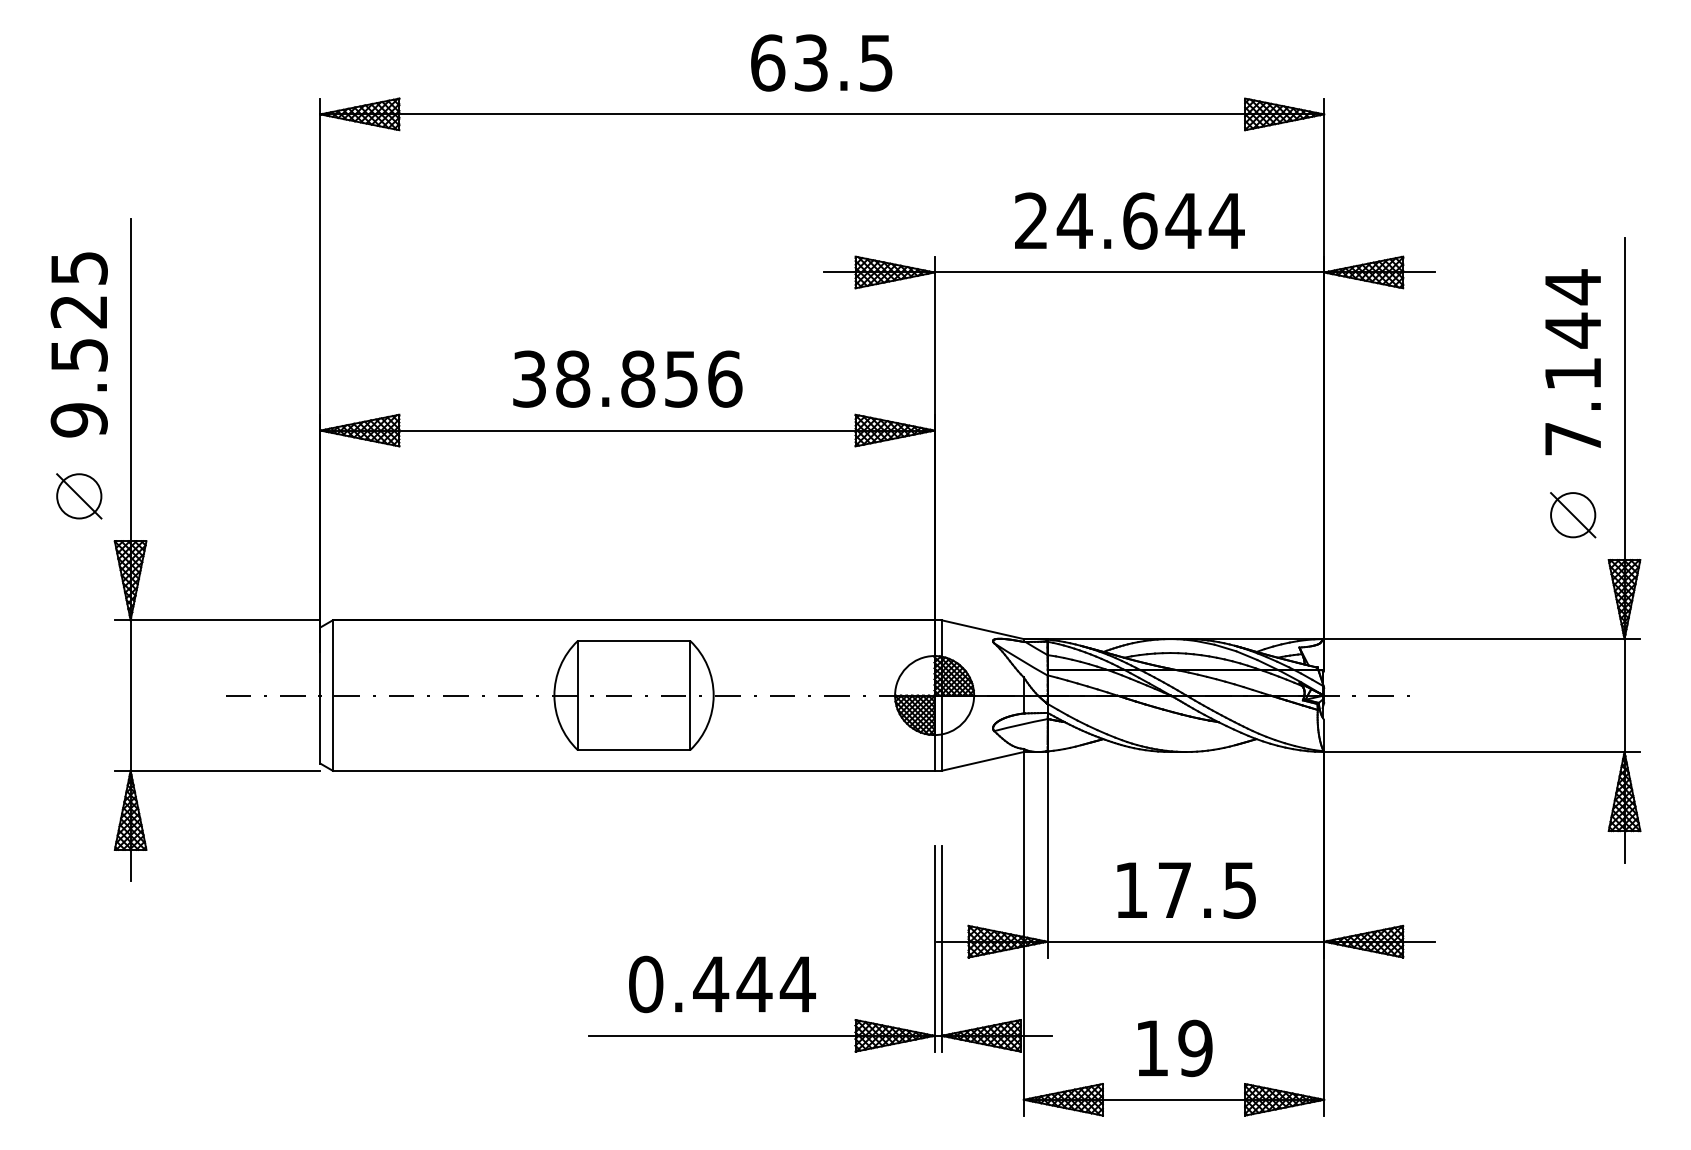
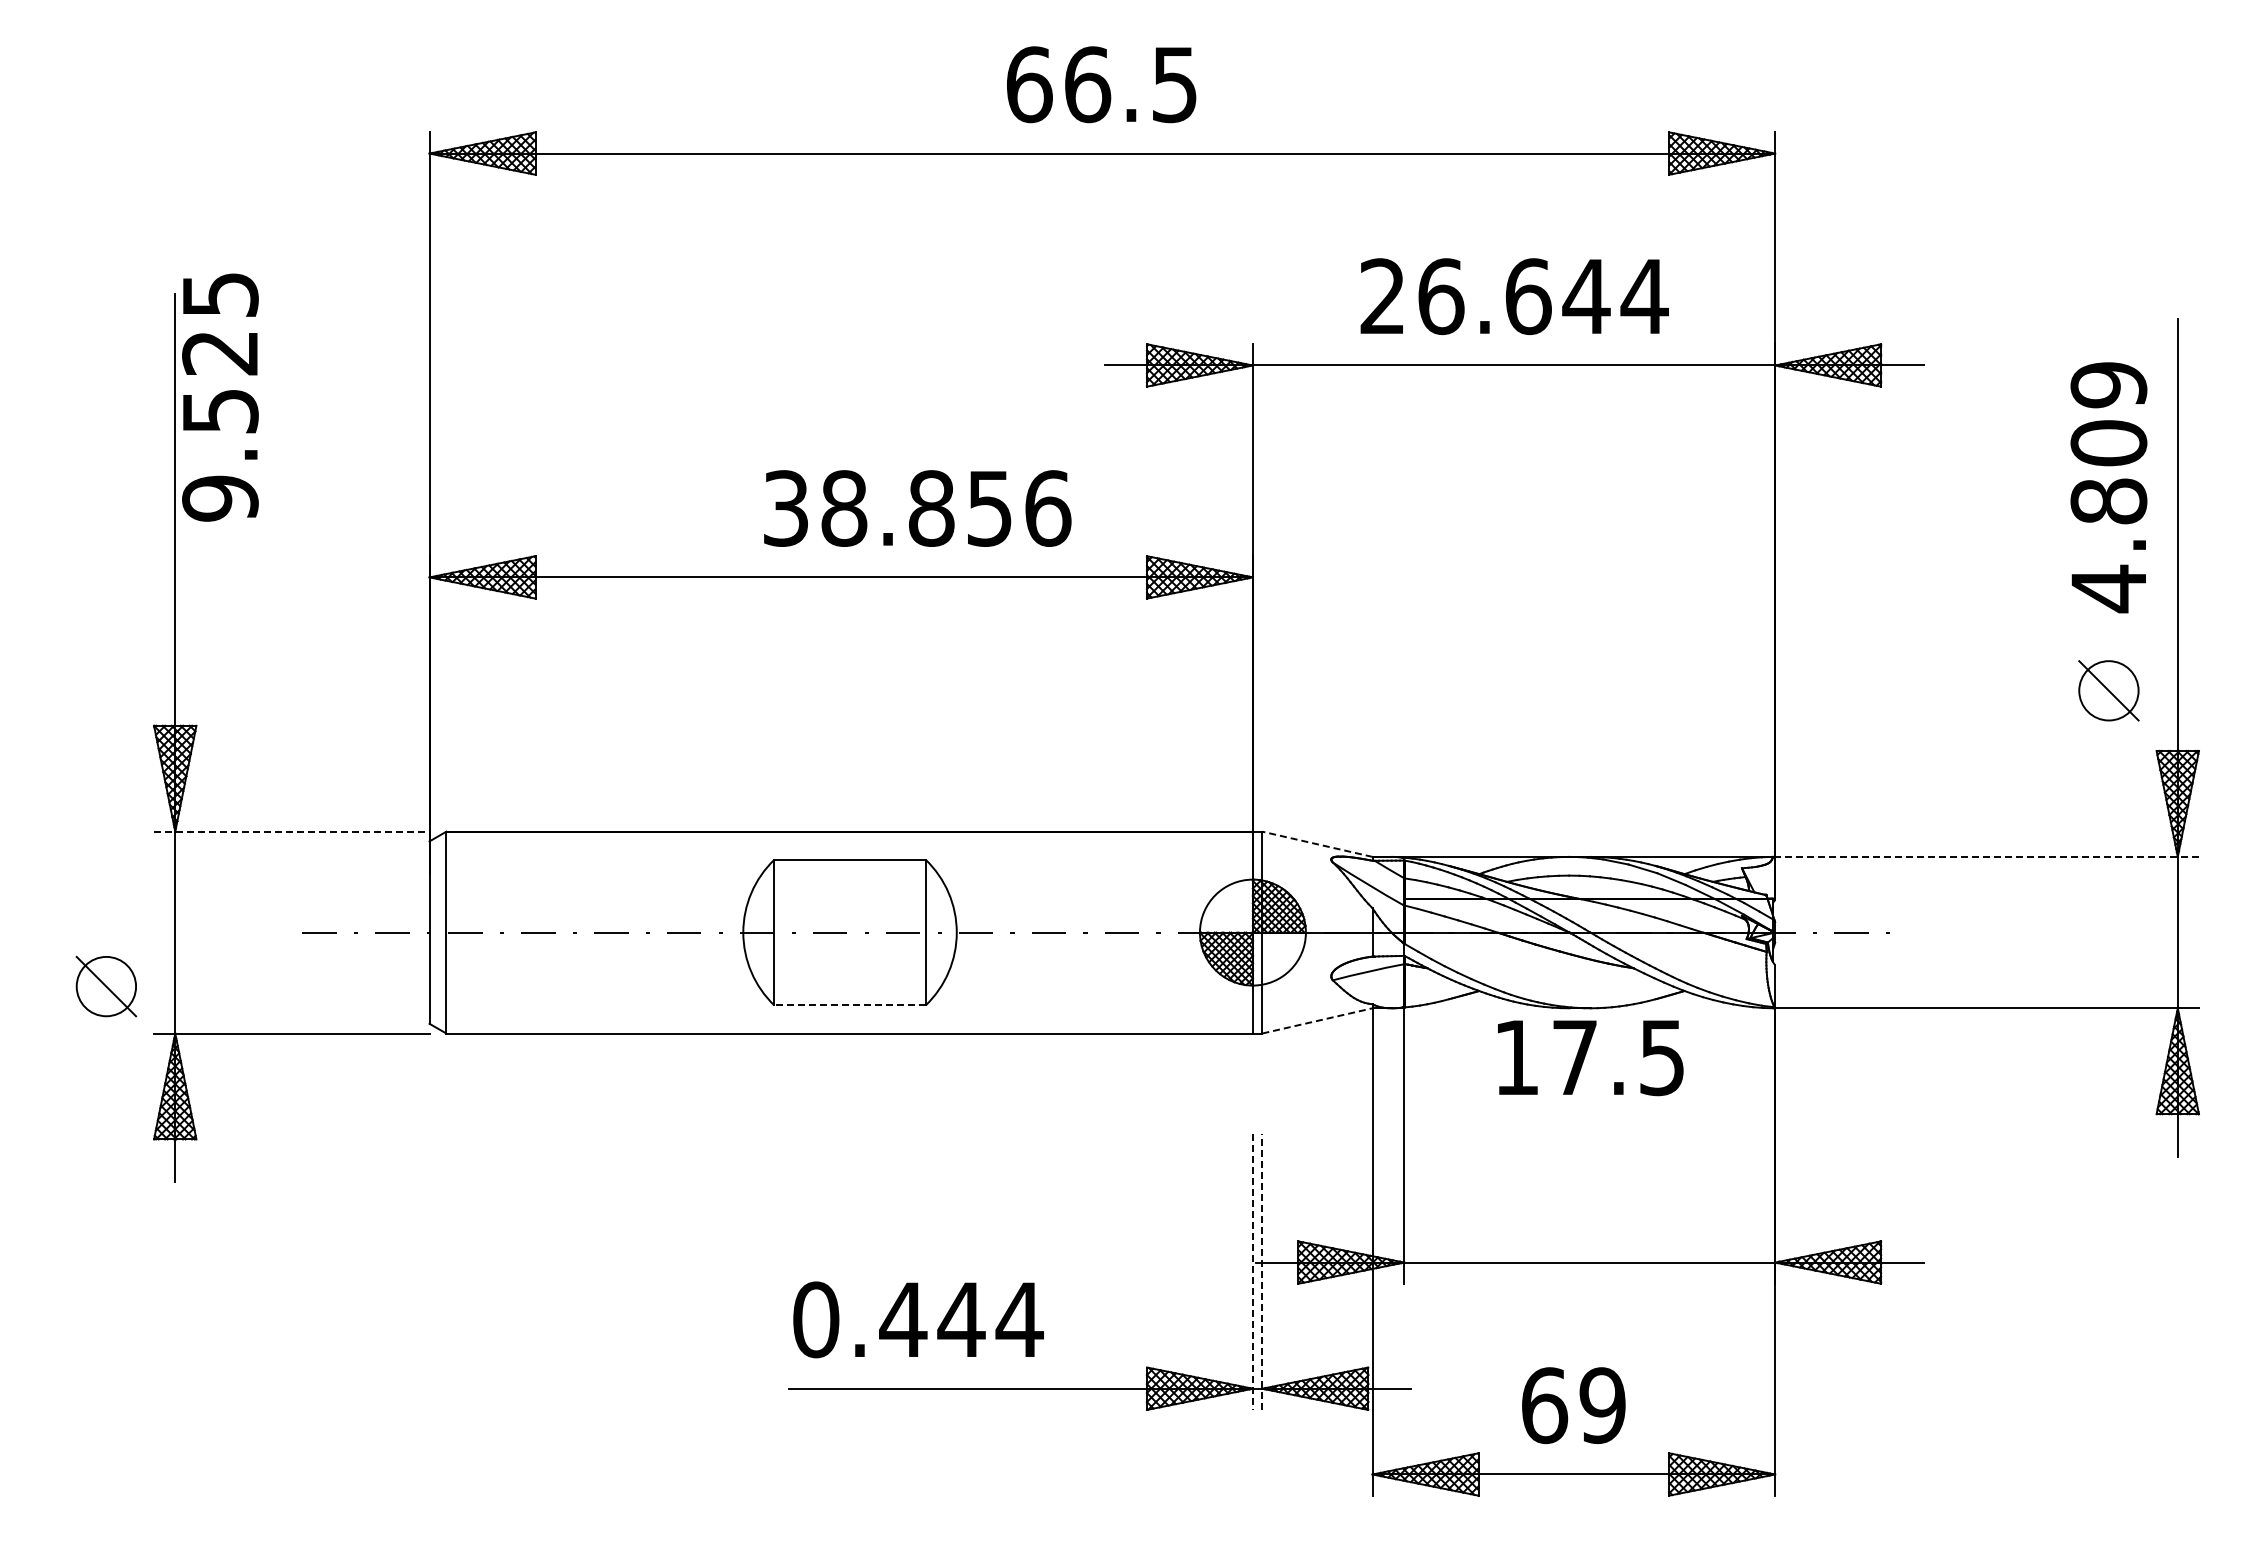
text: (811, 62) -> (1088, 84), 63.5 -> 66.5
text: (1074, 221) -> (1440, 296), 24.644 -> 26.644
text: (79, 344) -> (220, 397), moved
text: (1572, 363) -> (2108, 487), 7.144 -> 4.809
text: (627, 379) -> (917, 508), moved
part: (79, 496) -> (106, 986), moved
line: (217, 620) -> (291, 831), solid -> dashed
line: (982, 629) -> (1317, 844), solid -> dashed
line: (1482, 638) -> (1987, 856), solid -> dashed
line: (634, 749) -> (850, 1005), solid -> dashed
line: (982, 761) -> (1317, 1020), solid -> dashed
text: (1186, 890) -> (1590, 1058), moved
line: (934, 949) -> (1252, 1272), solid -> dashed
line: (941, 949) -> (1262, 1272), solid -> dashed
text: (722, 984) -> (918, 1319), moved
text: (1152, 1048) -> (1545, 1405), 19 -> 69

